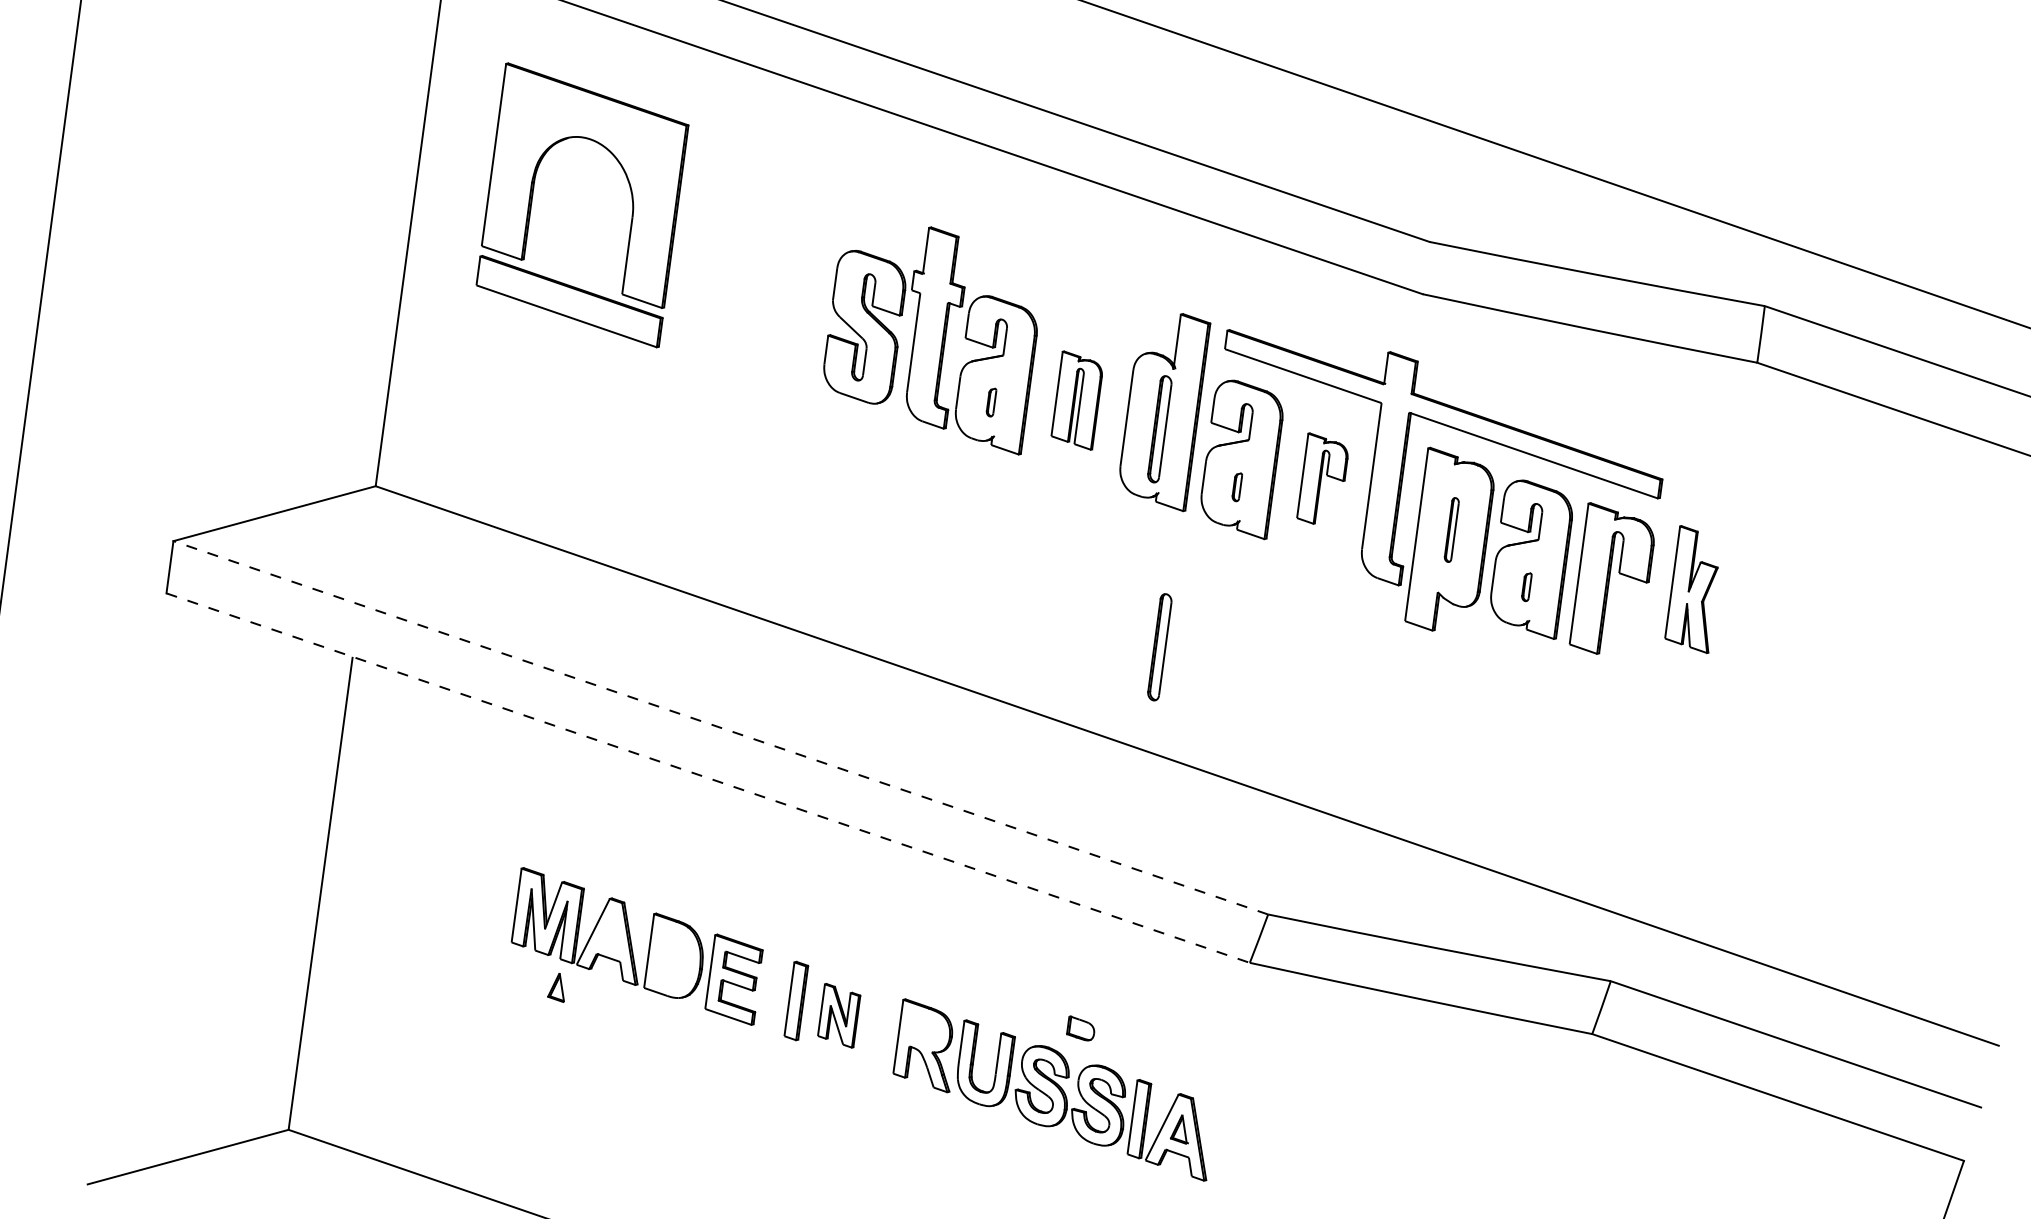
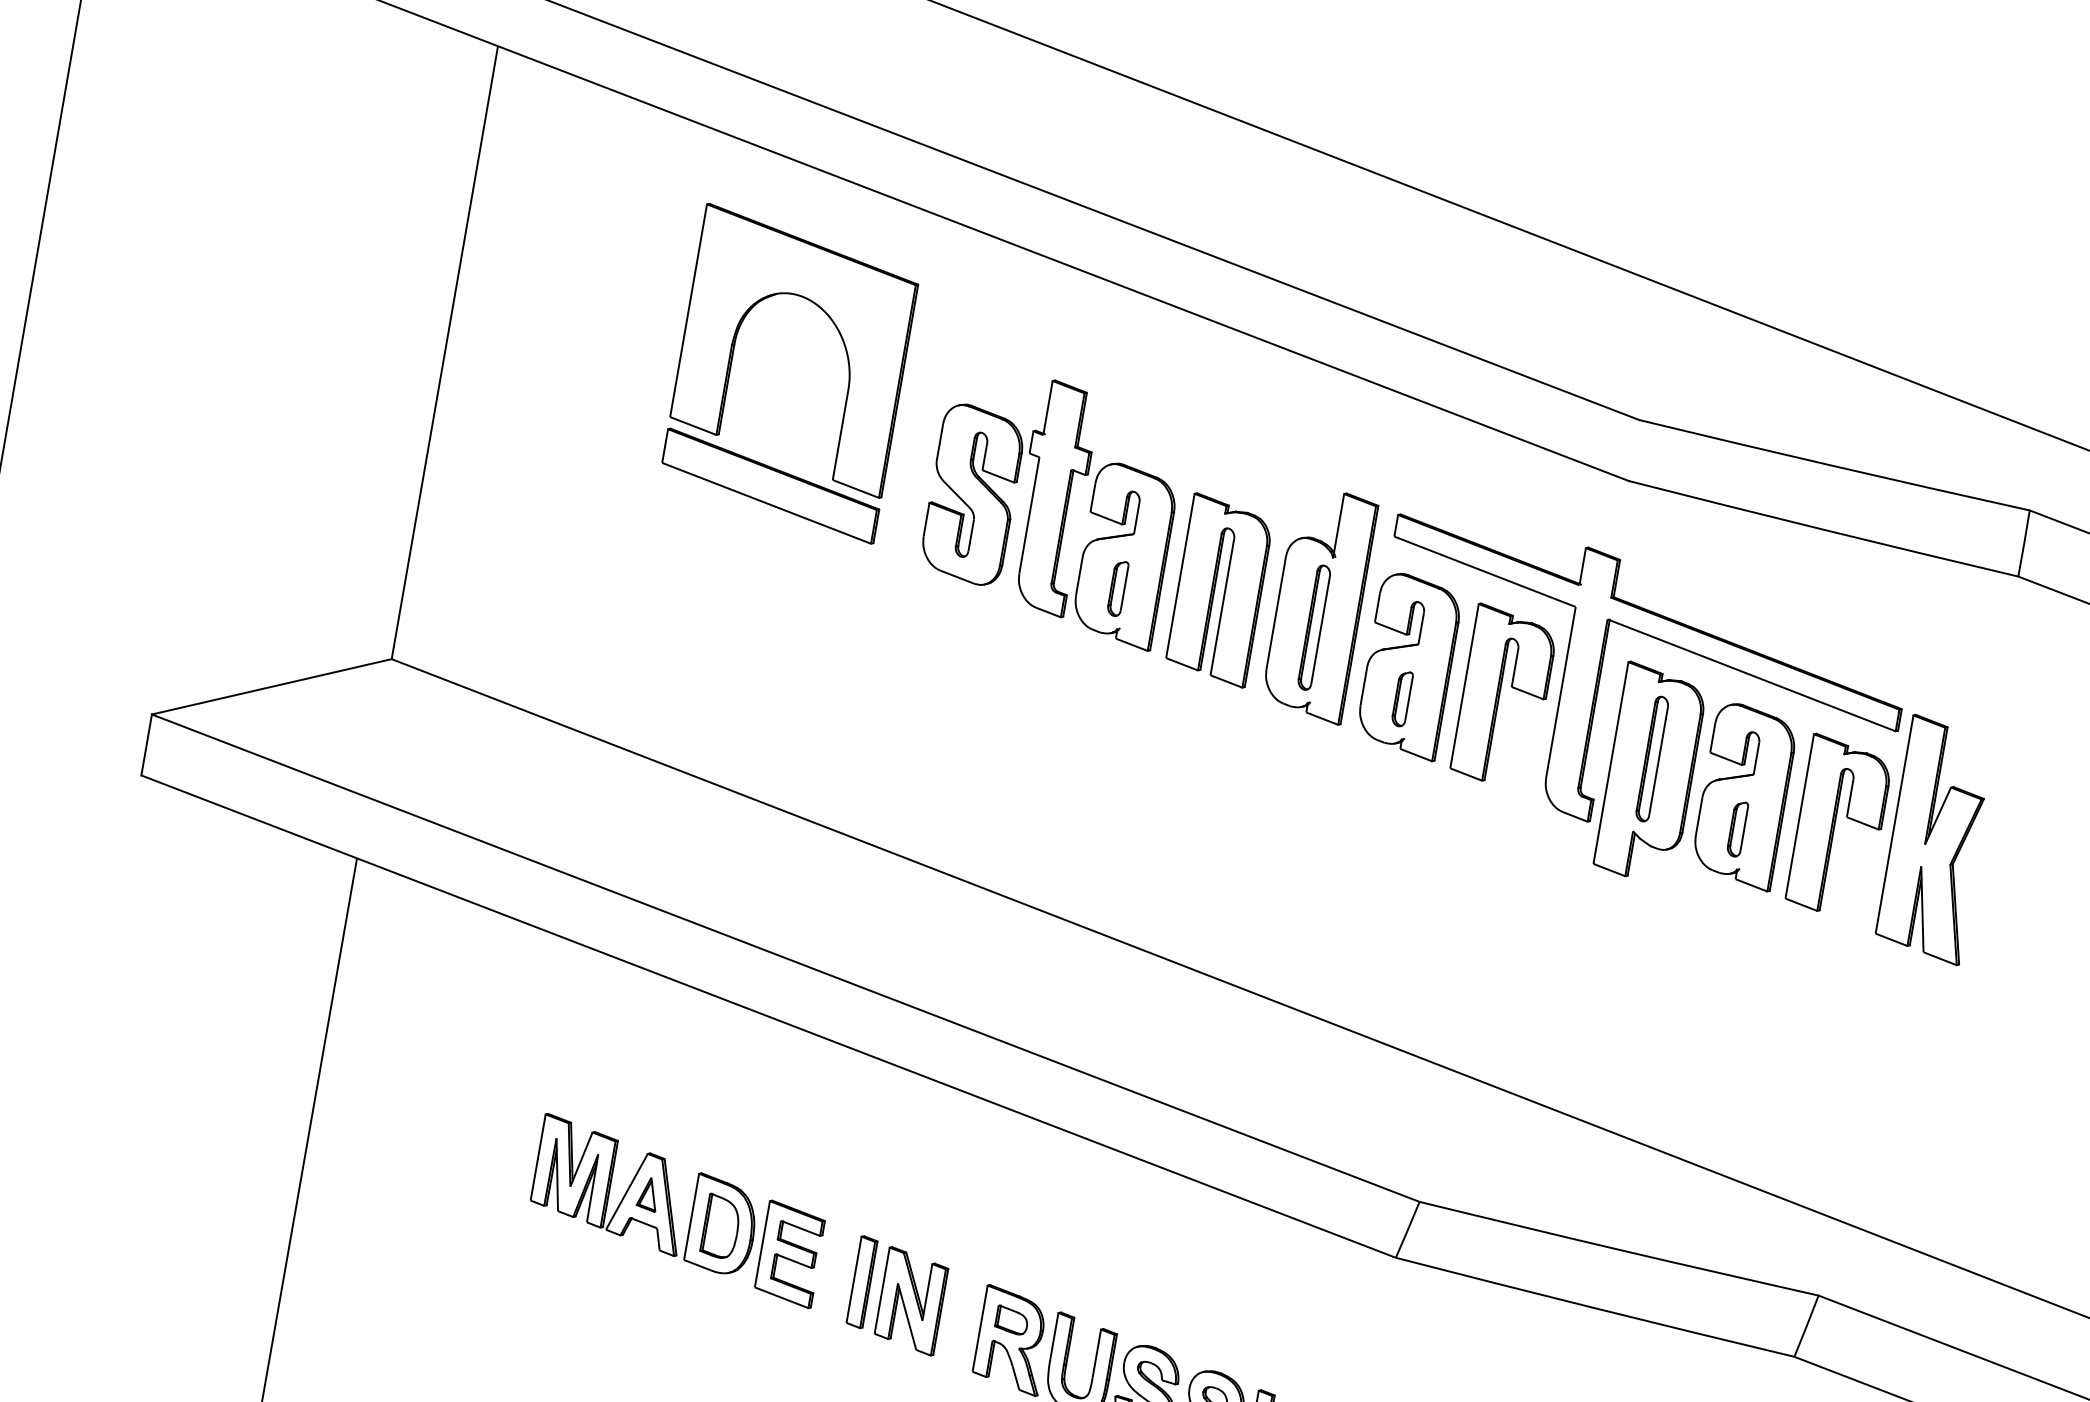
part: (631, 199) -> (847, 369), moved
part: (1076, 400) -> (1217, 590), size x1.67
part: (991, 402) -> (1118, 588), size x1.67
part: (1322, 478) -> (1502, 692), size x1.67
part: (1237, 487) -> (1402, 699), size x1.67
part: (1451, 529) -> (1652, 758), size x1.67
part: (1526, 587) -> (1737, 829), size x1.67
part: (1691, 589) -> (1930, 839), size x1.67
part: (1159, 647) -> (1304, 883), removed
line: (720, 727) -> (785, 957), dashed -> solid
line: (708, 778) -> (769, 1017), dashed -> solid
part: (672, 957) -> (718, 1225), added
part: (555, 987) -> (645, 1194), moved
part: (839, 1015) -> (912, 1301), size x1.43
part: (1080, 1028) -> (1011, 1320), moved

